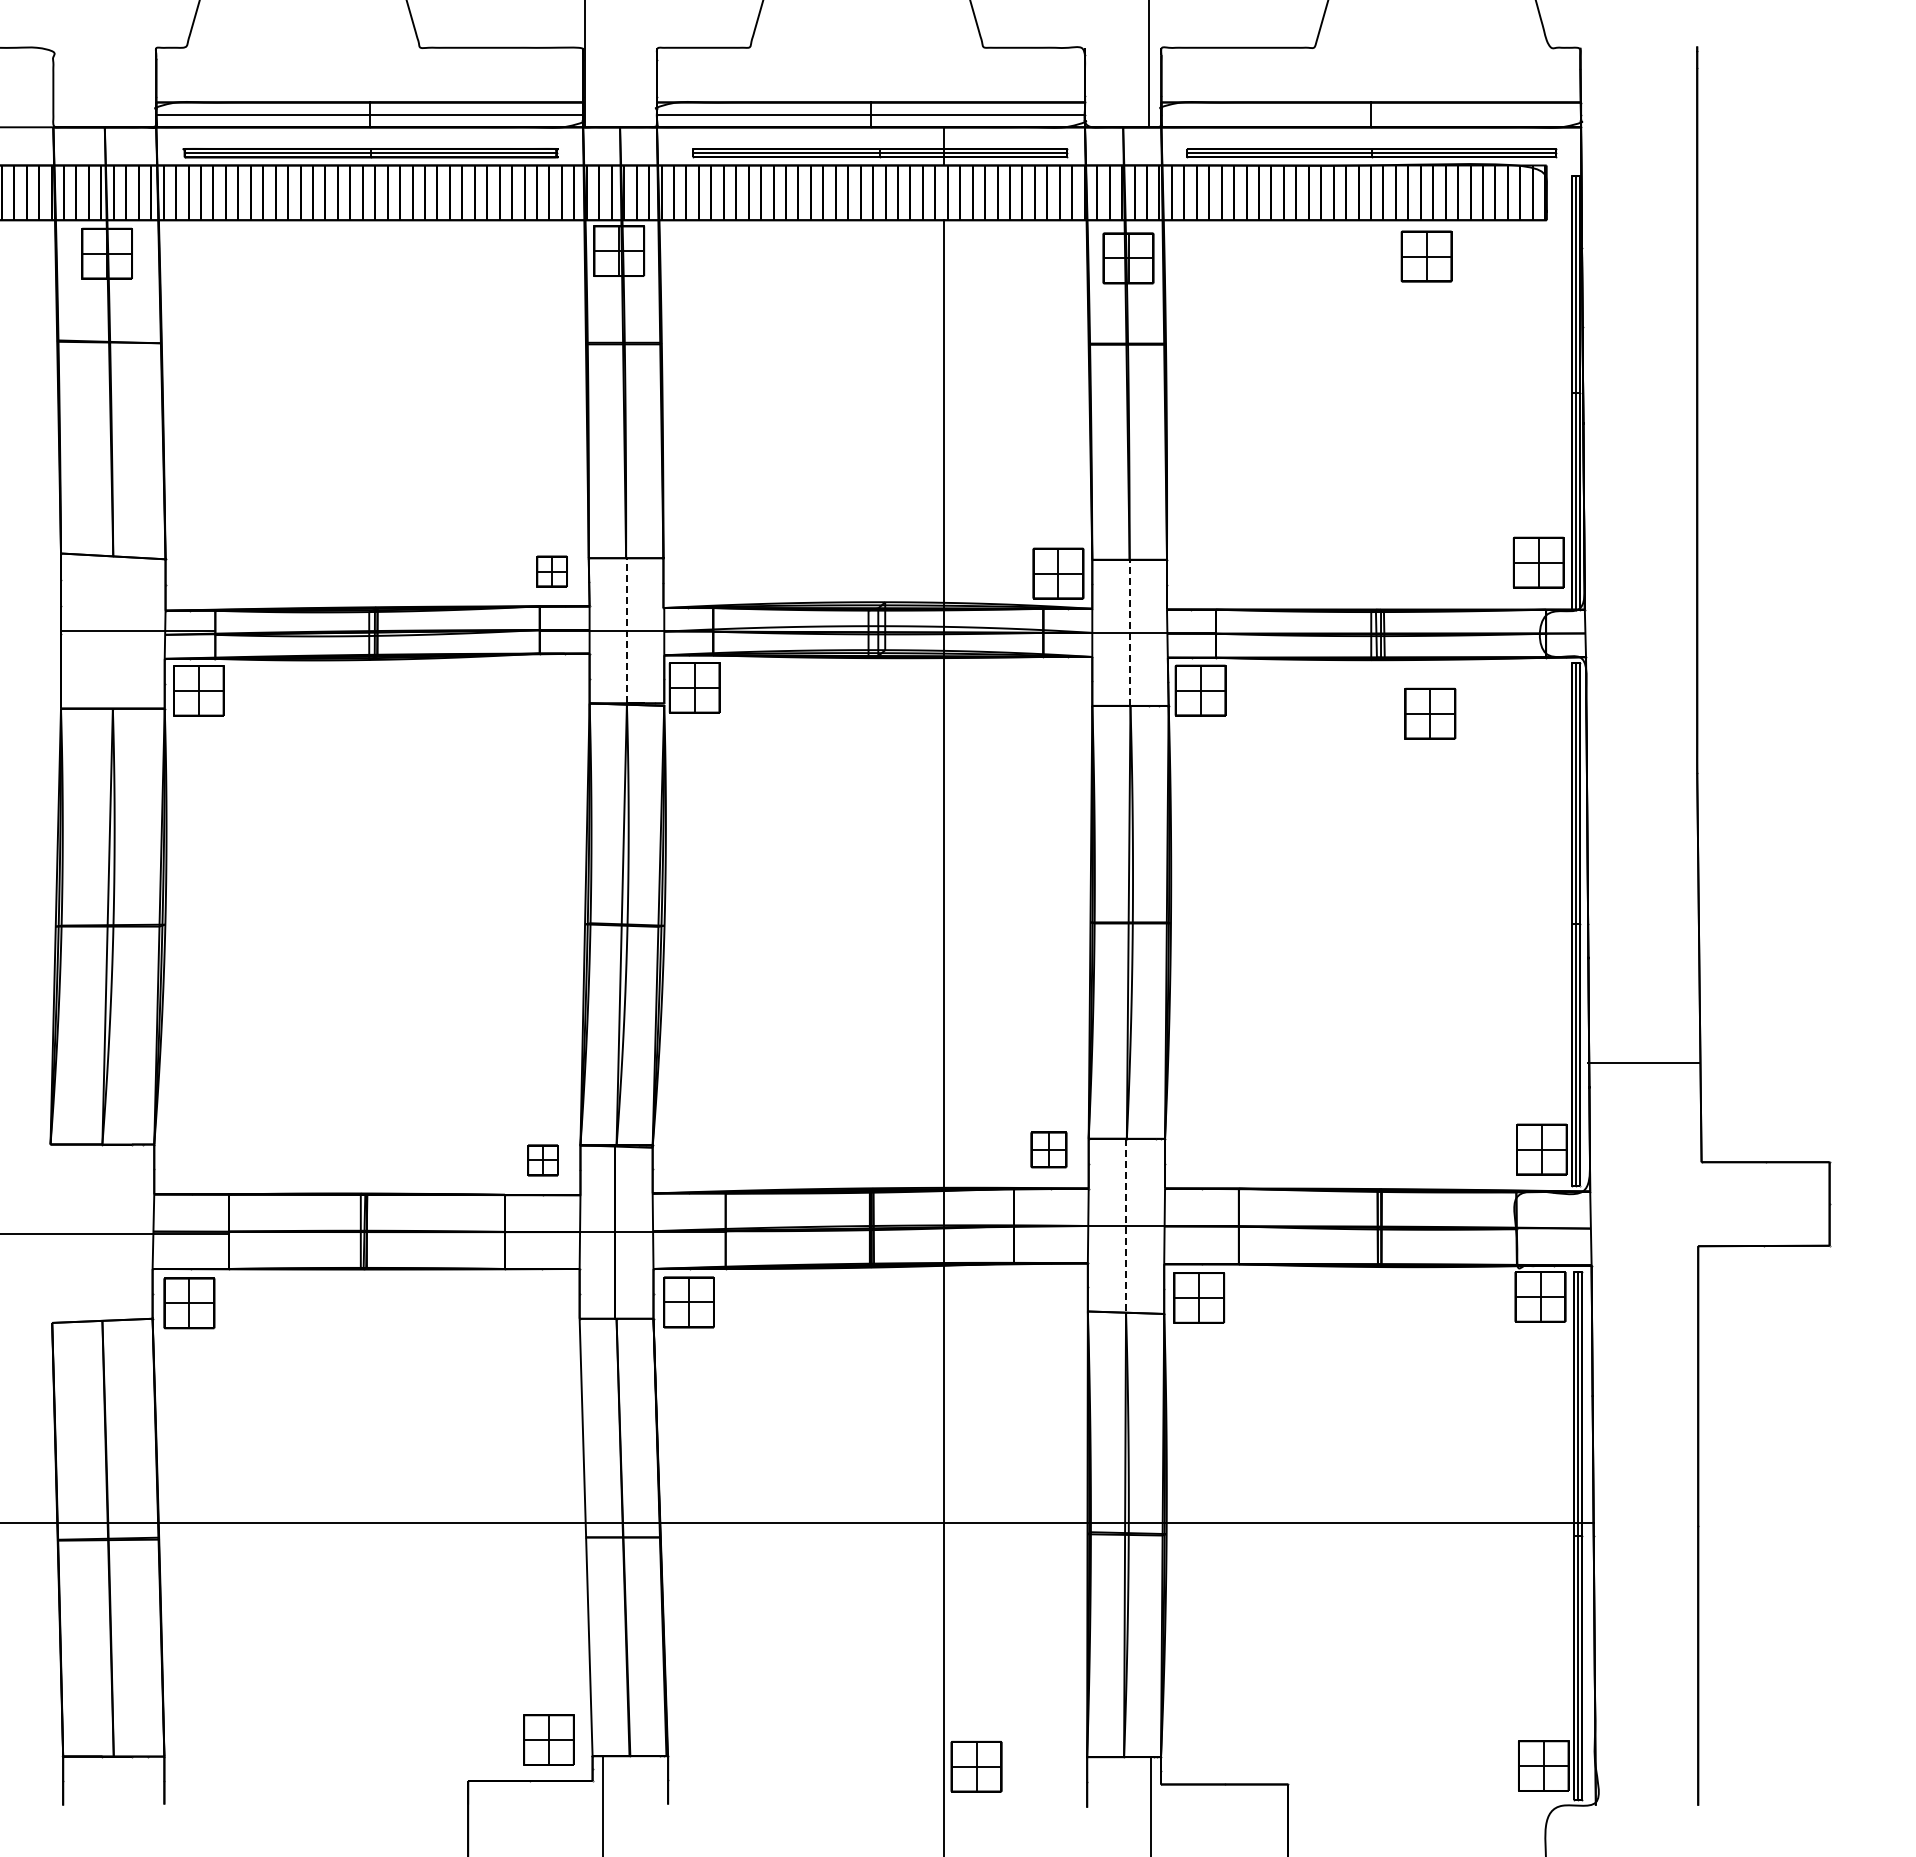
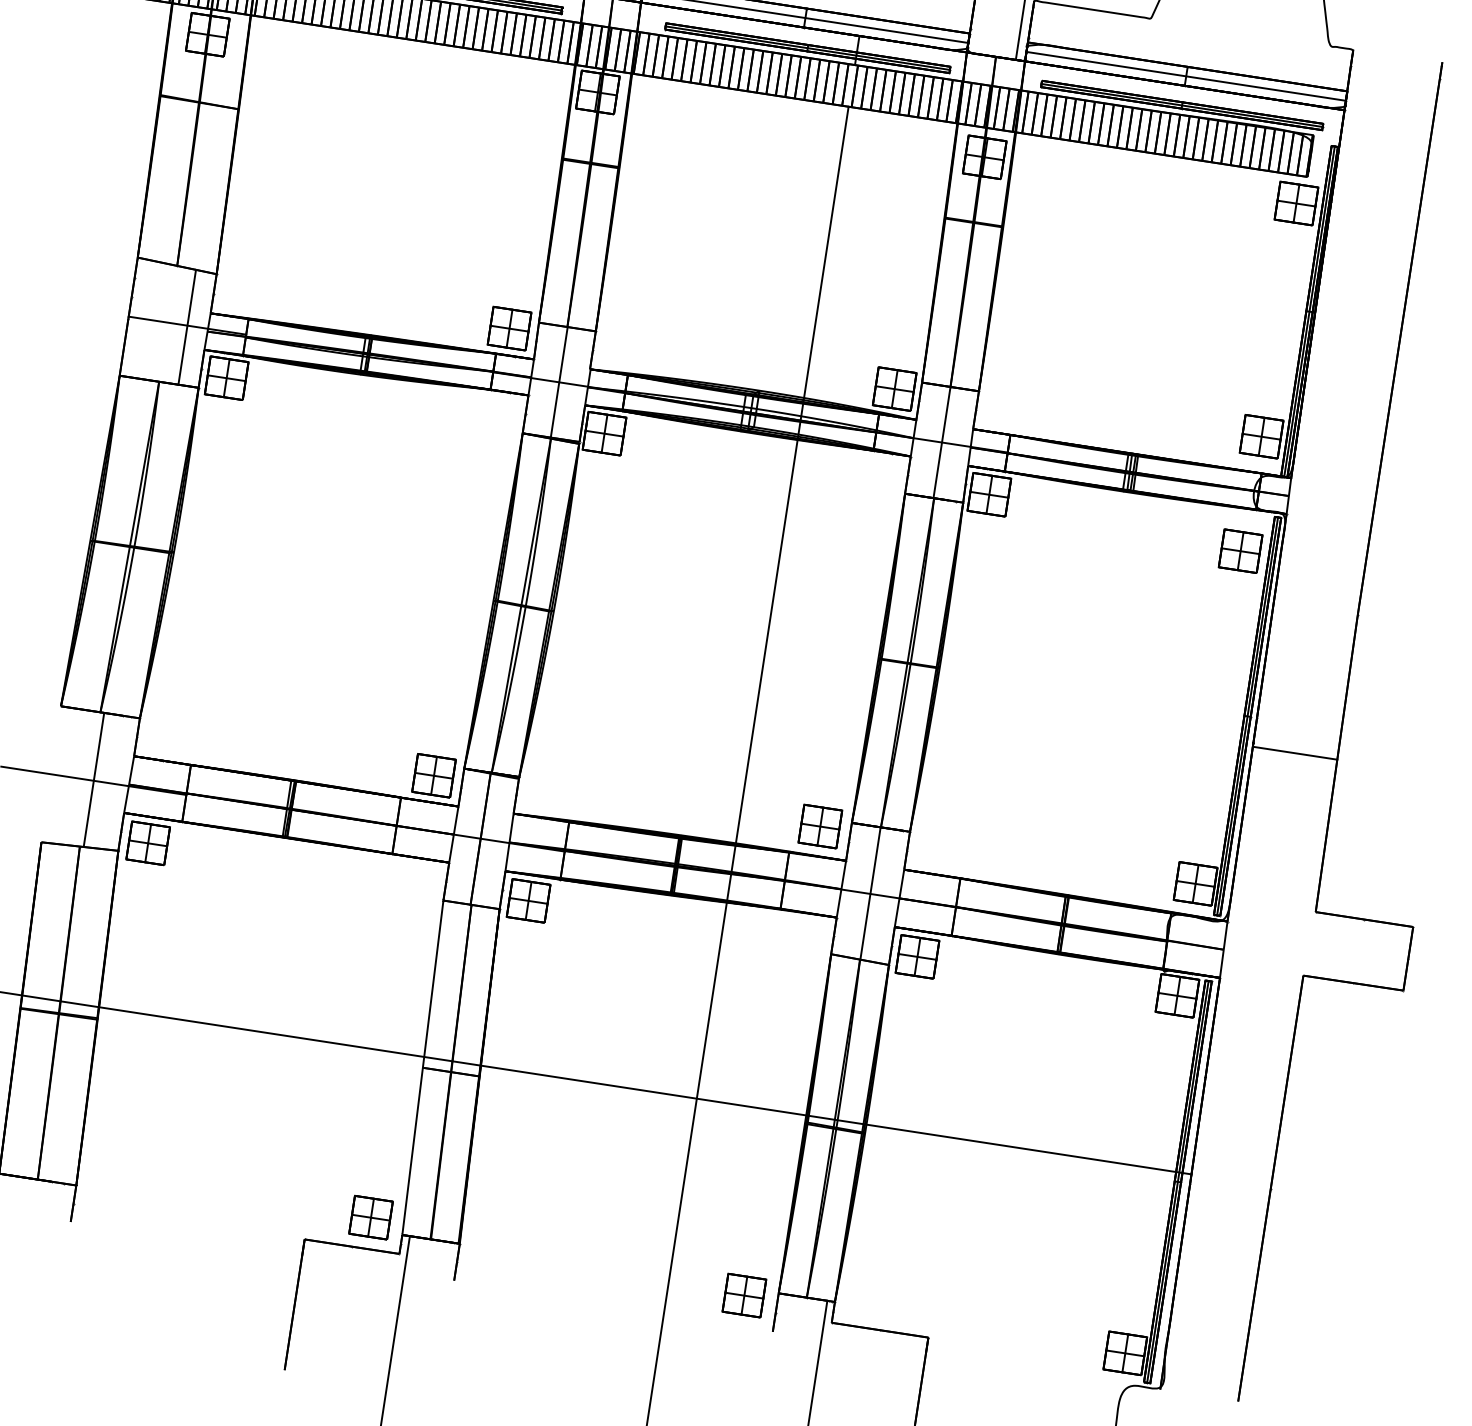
line: (1371, 114) -> (1186, 76), added
part: (1426, 256) -> (1296, 203), moved
part: (551, 571) -> (509, 328), size x1.67
line: (626, 630) -> (559, 382), dashed -> solid
line: (138, 632) -> (187, 326), added
line: (1129, 632) -> (941, 442), dashed -> solid
part: (1430, 713) -> (1240, 551), moved
line: (1643, 1063) -> (1294, 753), moved
part: (1048, 1149) -> (820, 826), size x1.43
part: (542, 1160) -> (433, 775), size x1.67
line: (1126, 1225) -> (870, 893), dashed -> solid
line: (107, 1232) -> (94, 779), added
part: (976, 1766) -> (744, 1295), moved

